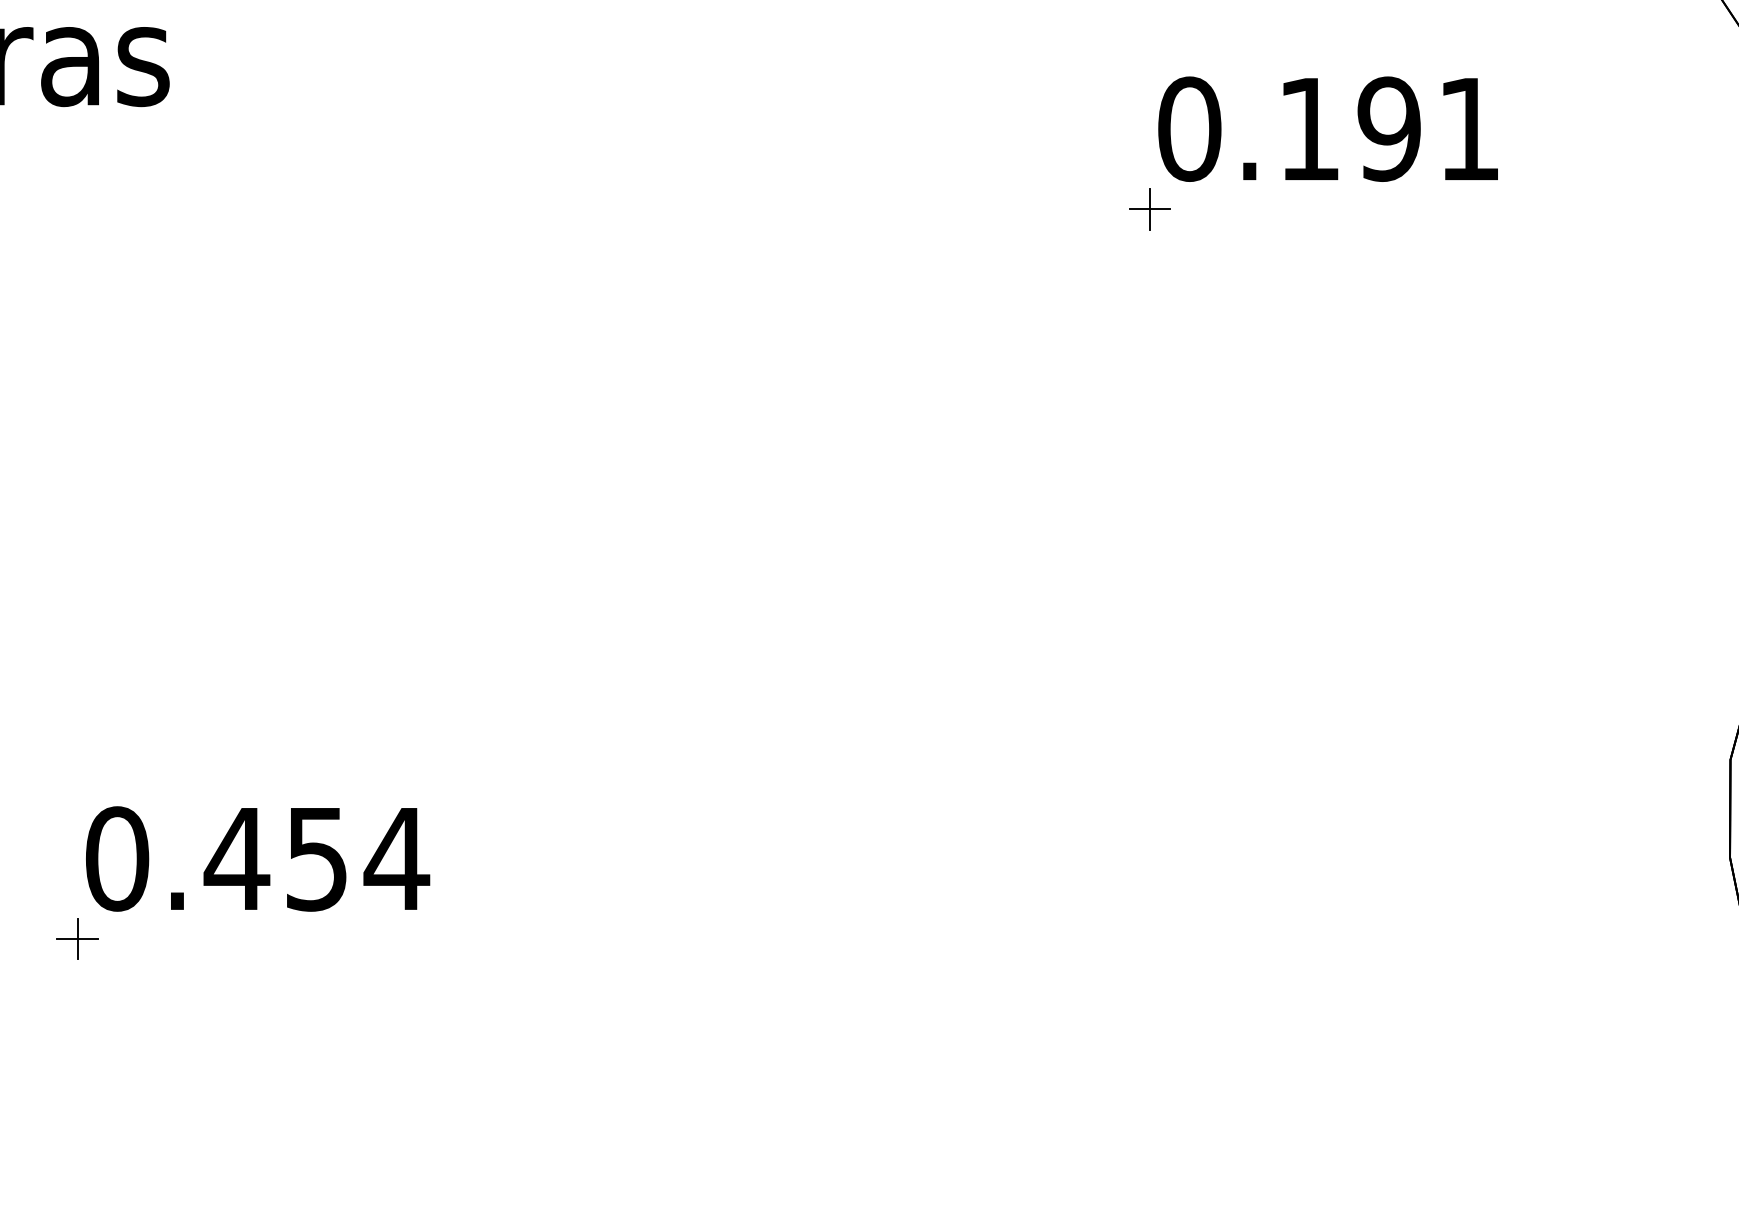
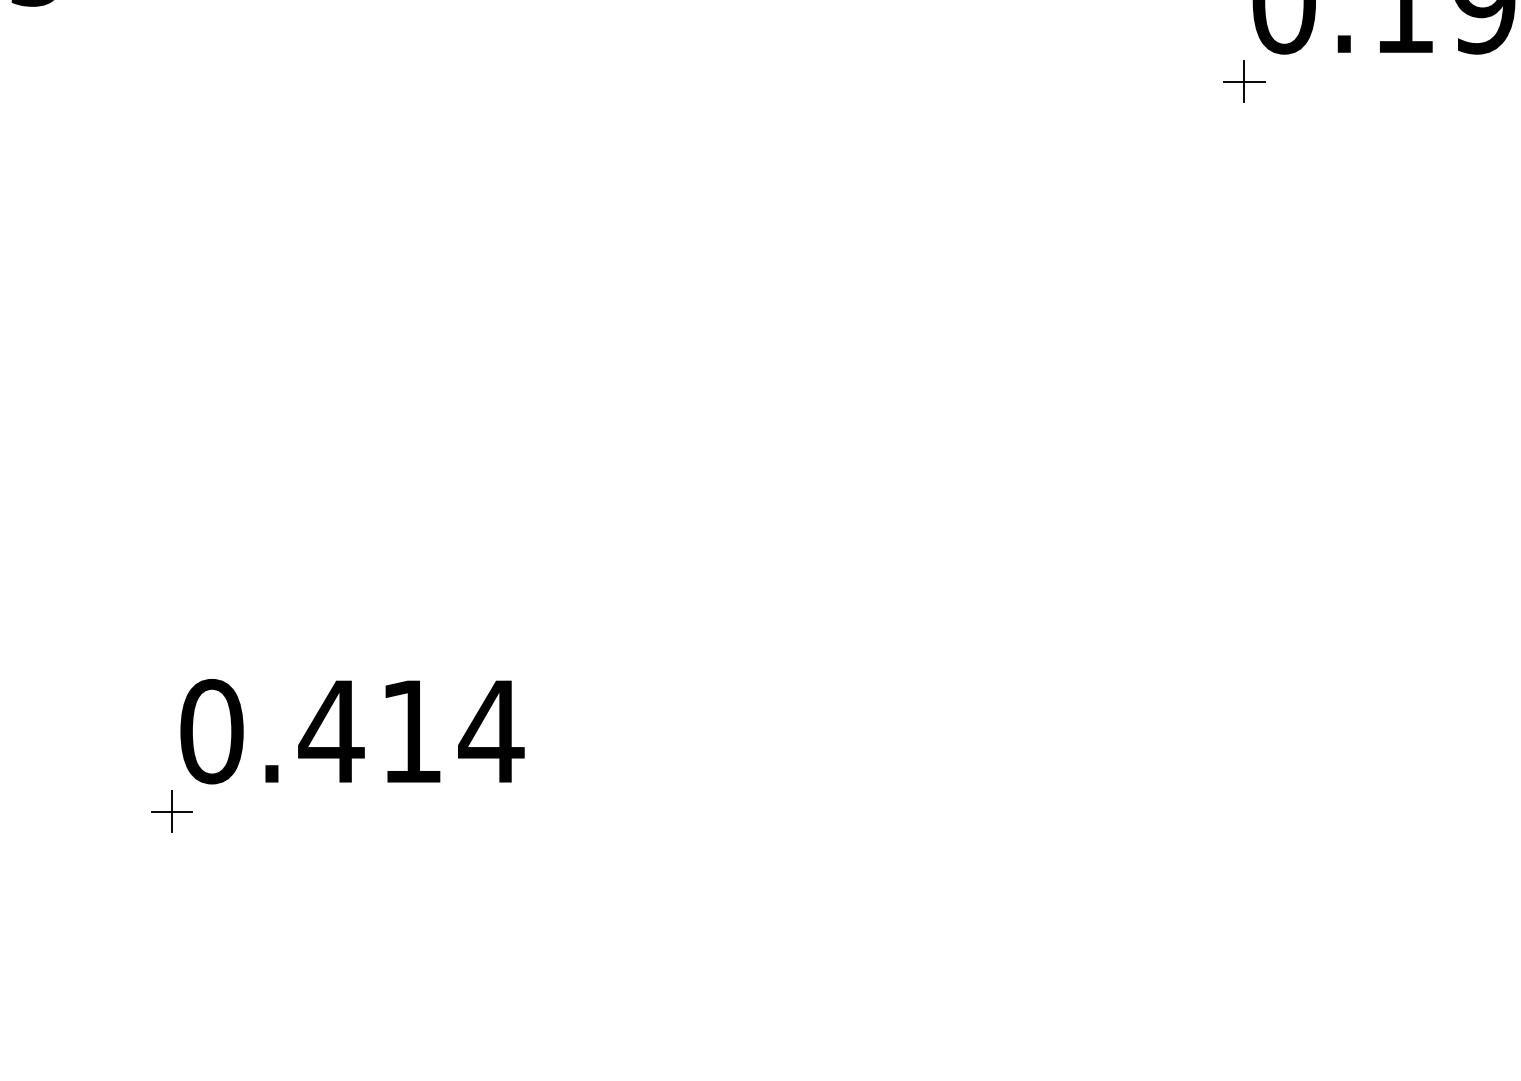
text: (316, 859) -> (411, 732), 0.454 -> 0.414

